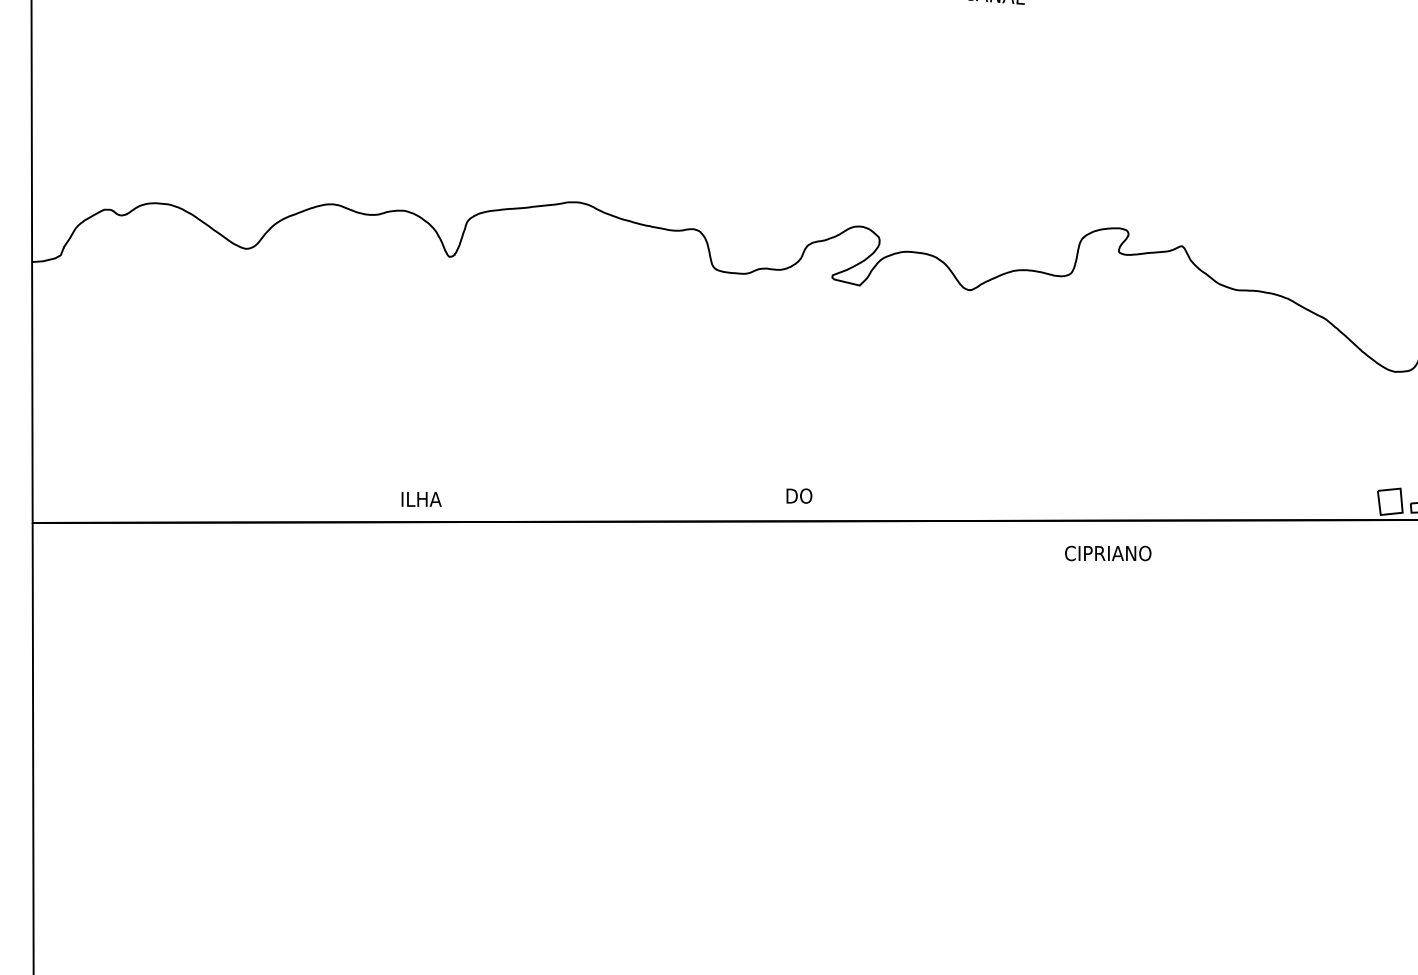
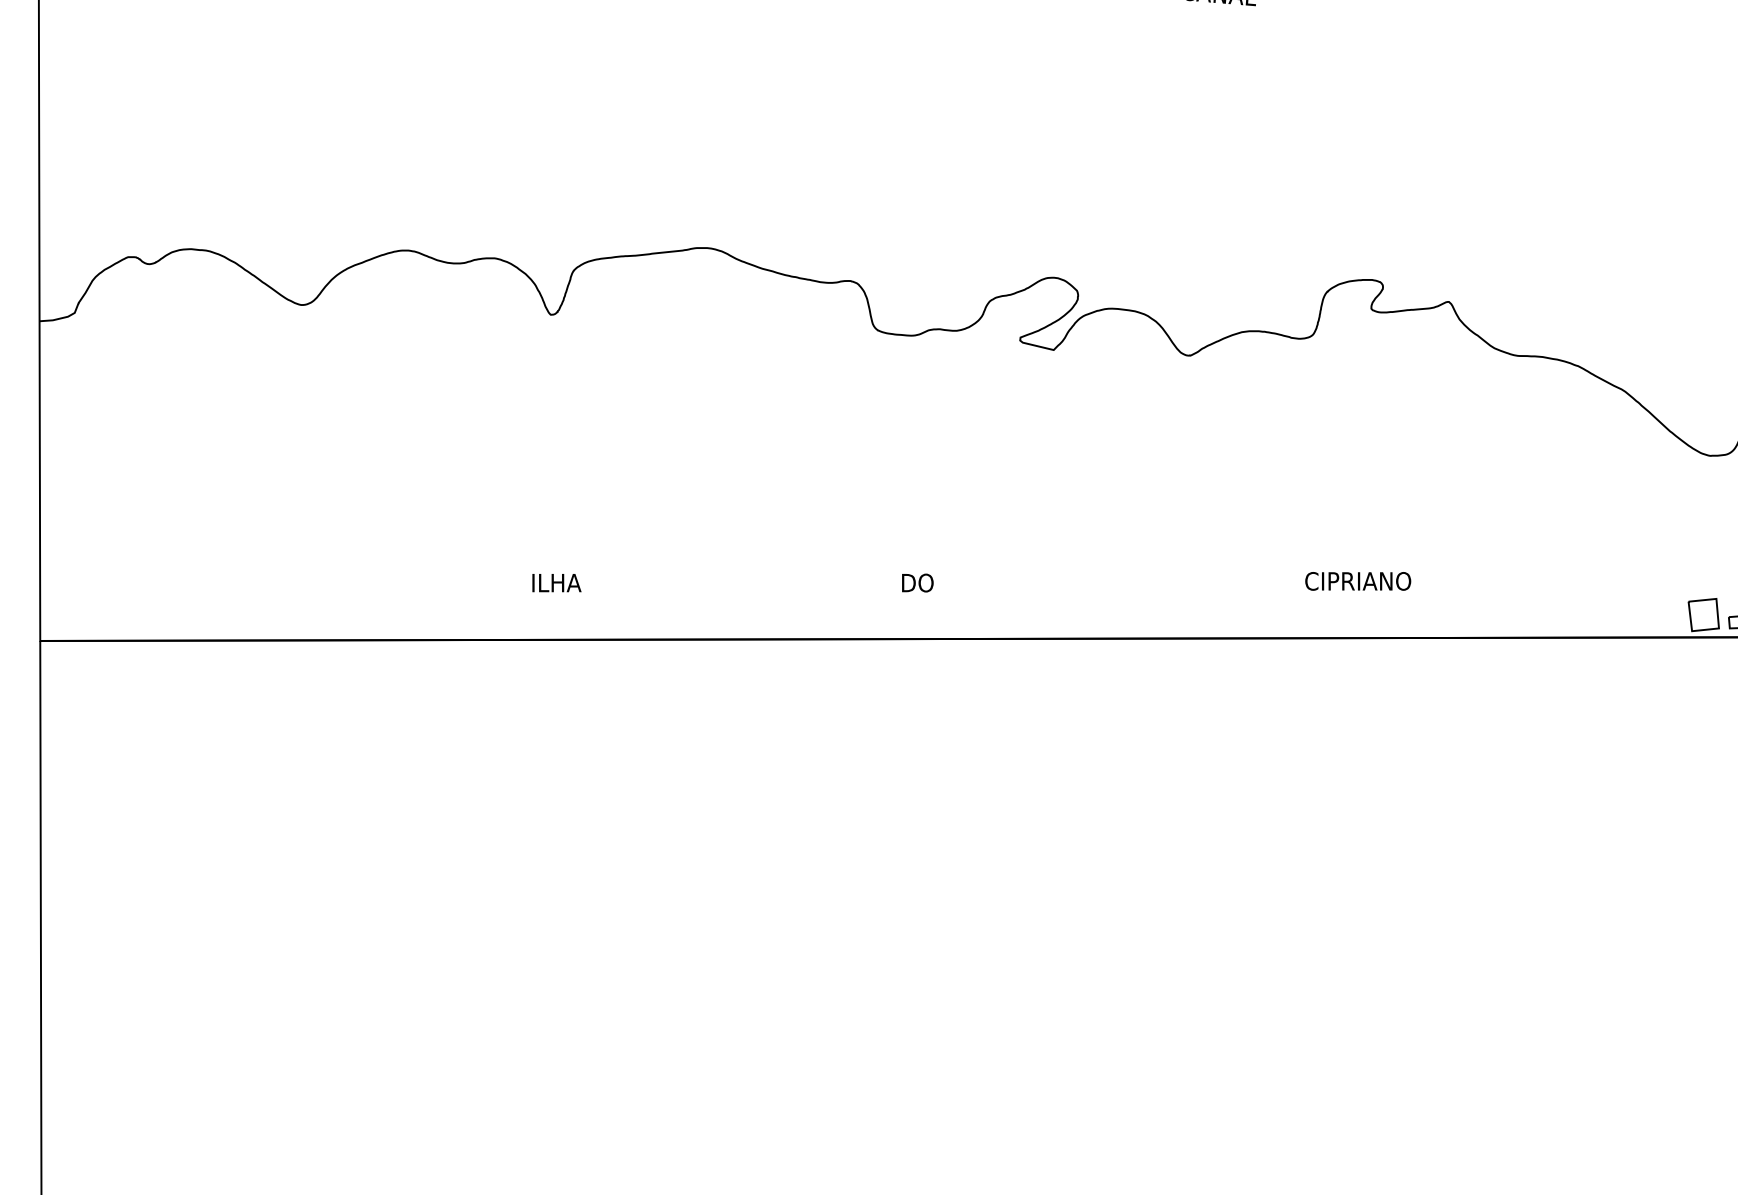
text: (799, 495) -> (917, 582), moved
text: (421, 499) -> (556, 583), moved
text: (1108, 553) -> (1358, 581), moved

